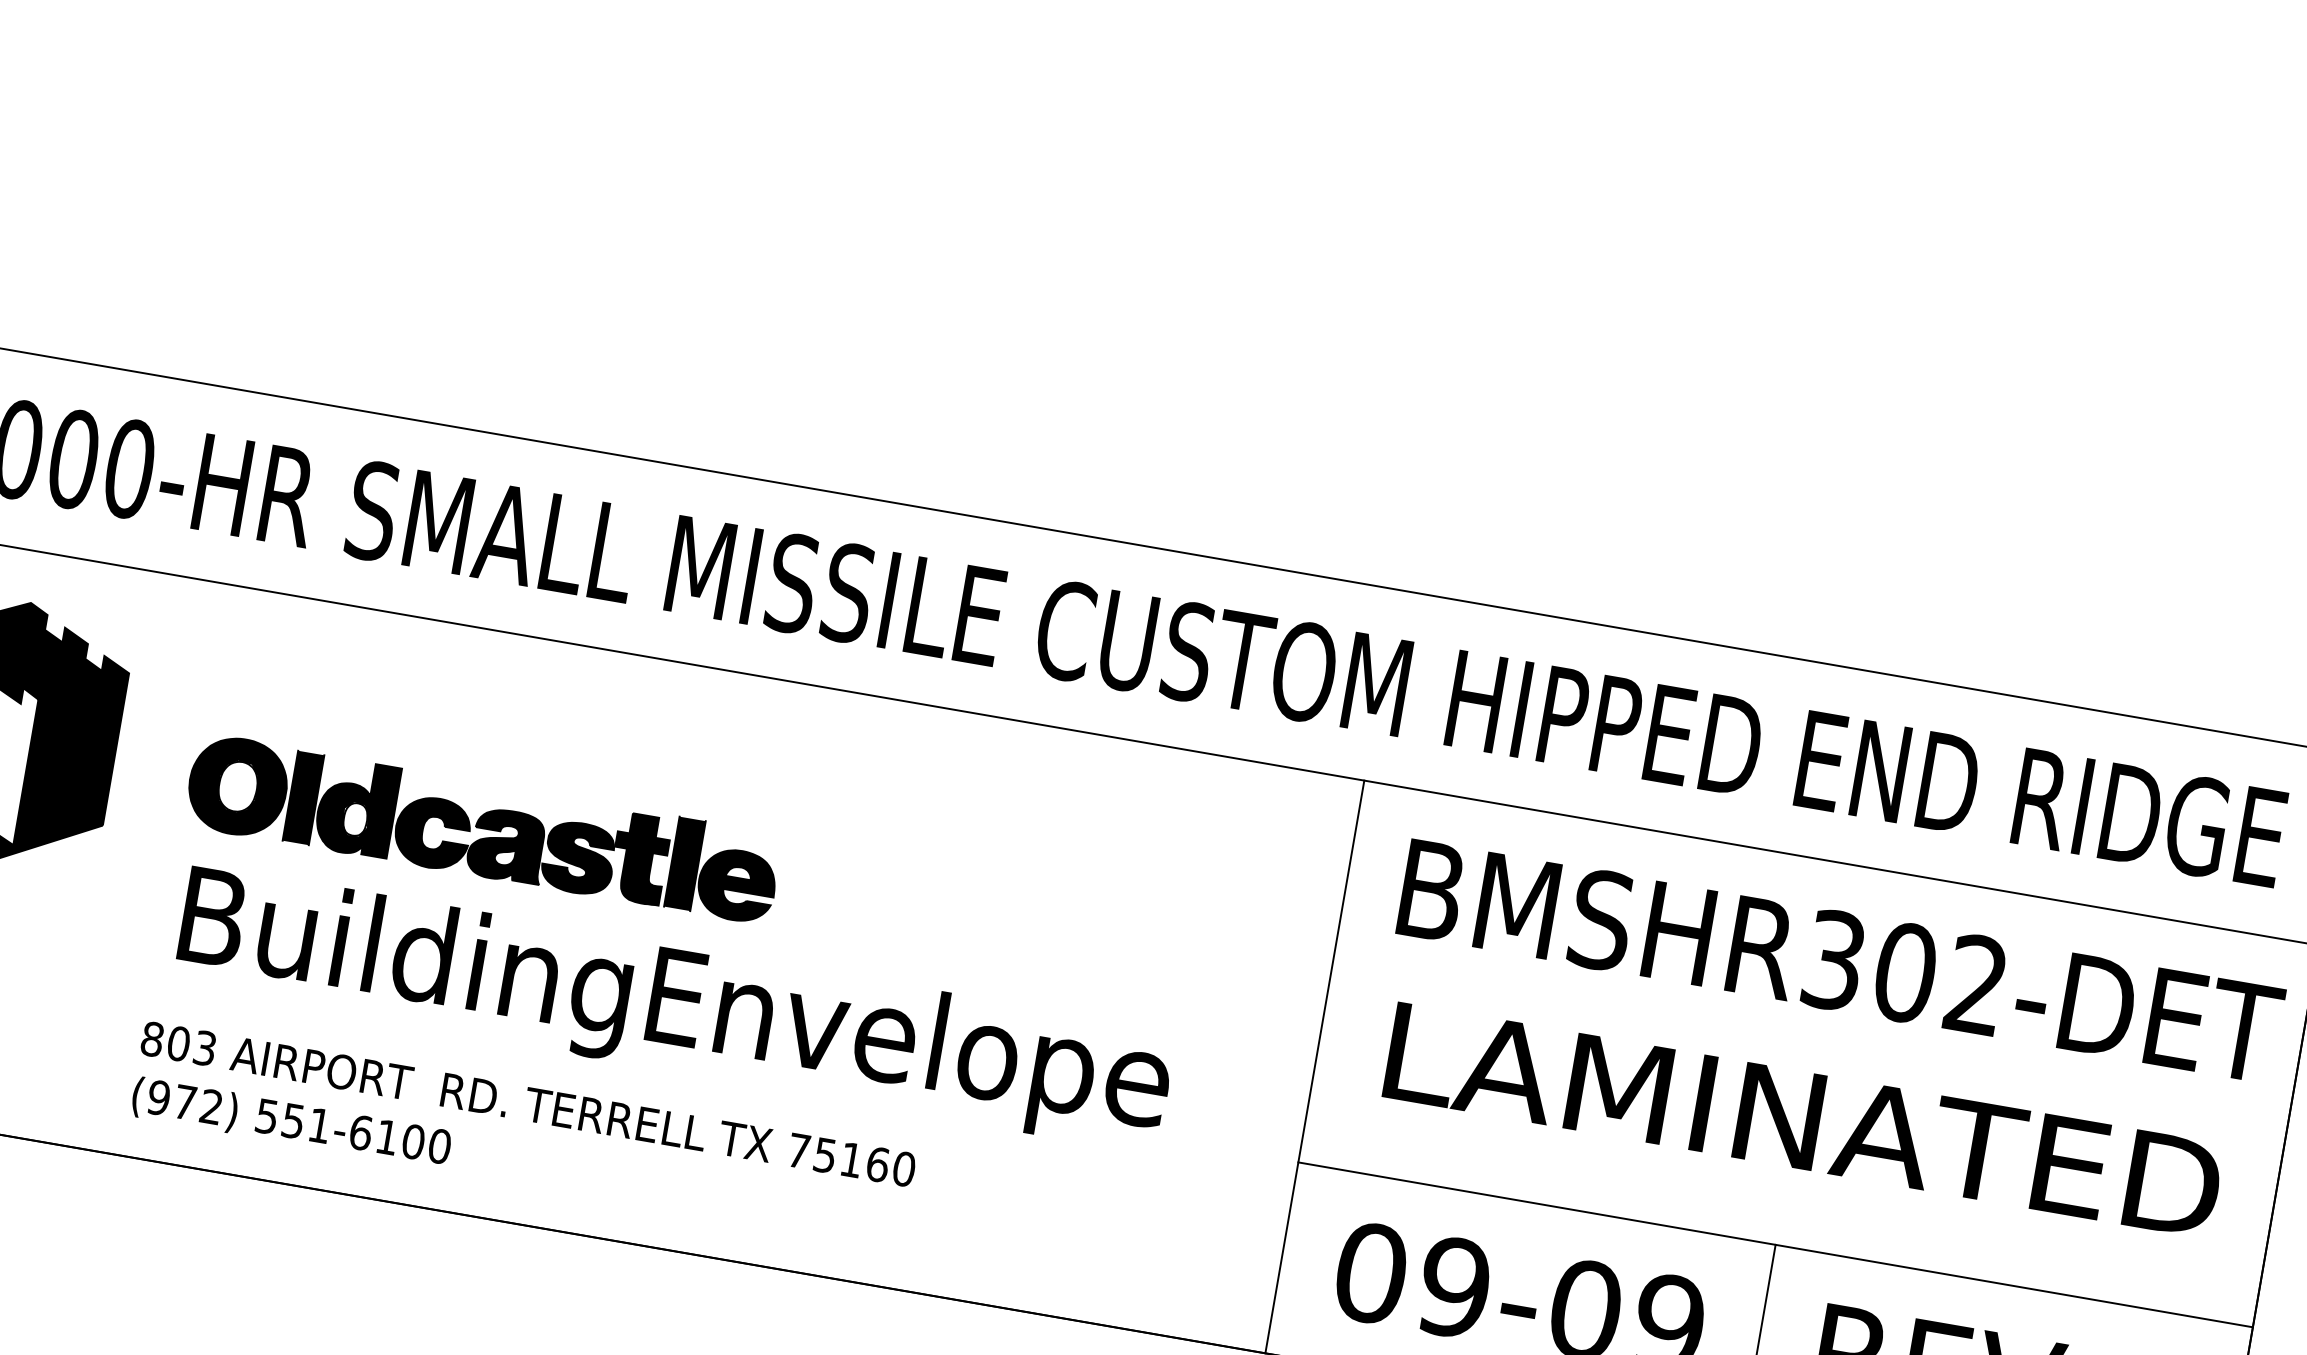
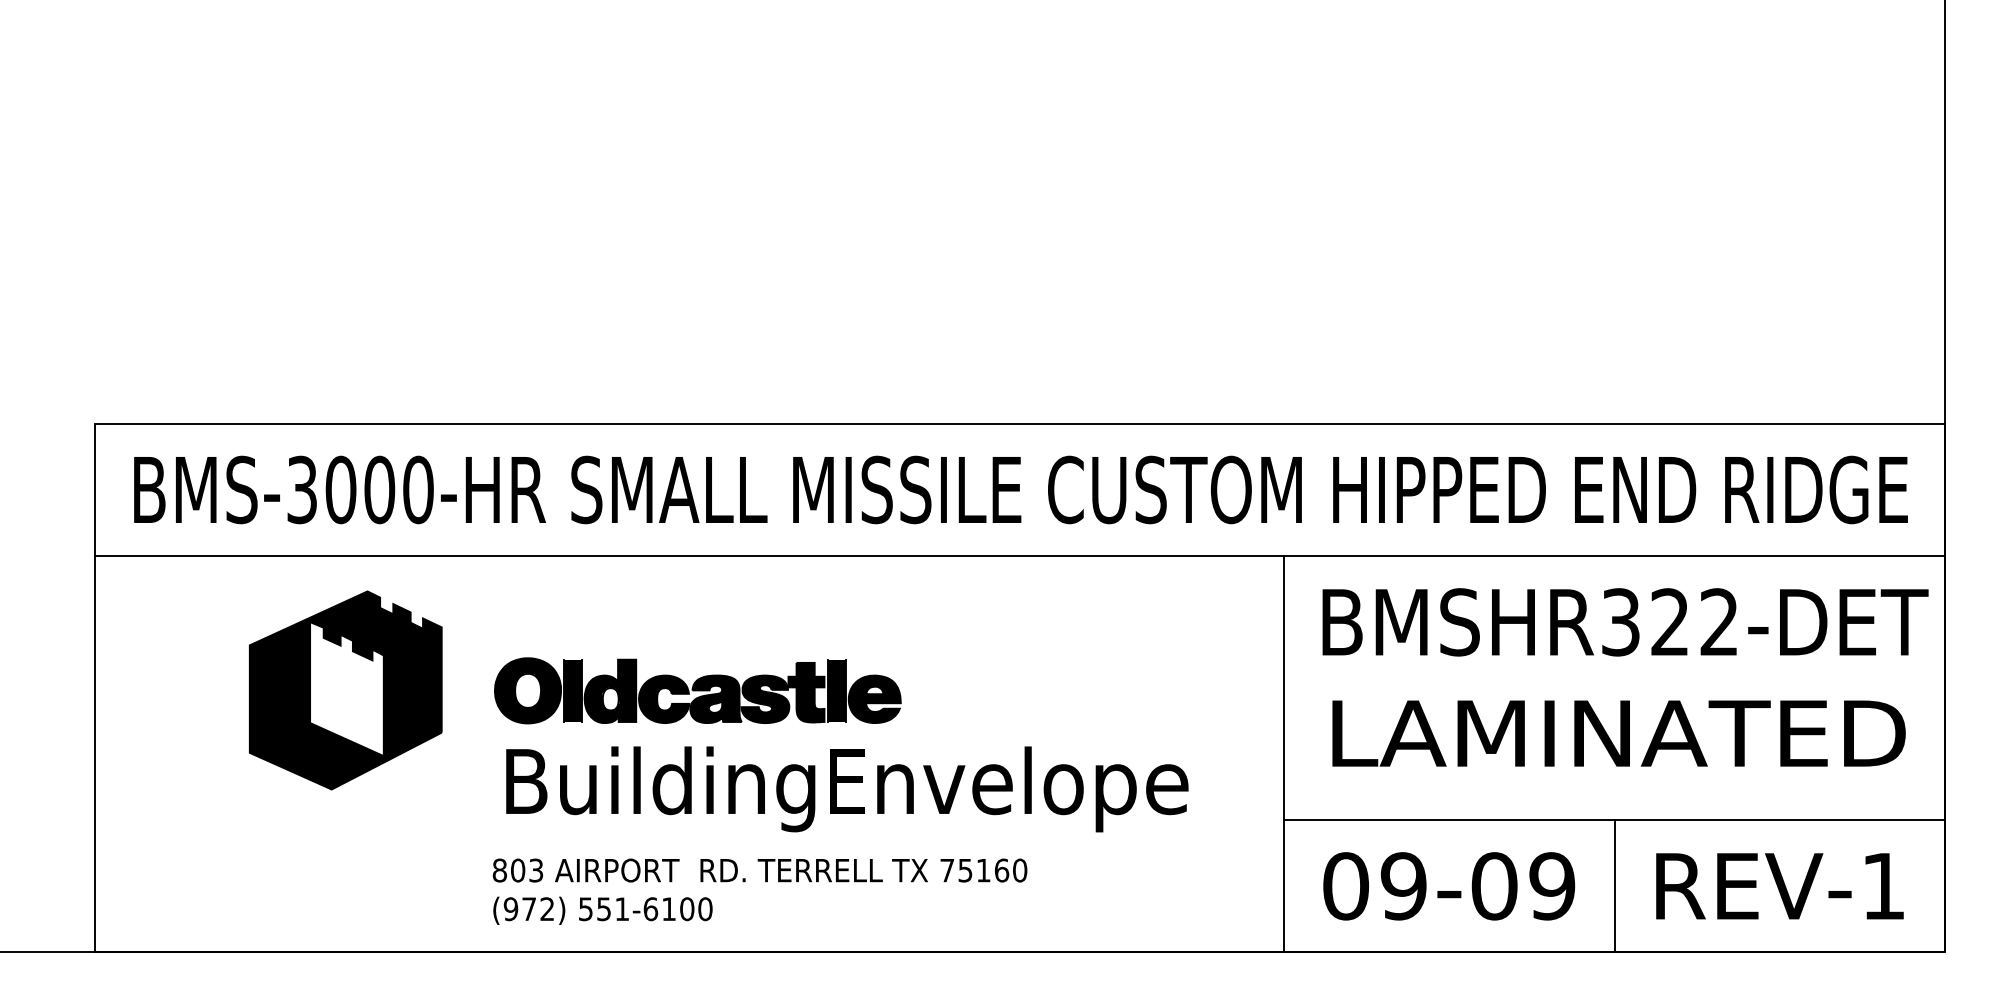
text: (1905, 973) -> (1670, 622), BMSHR302-DET -> BMSHR322-DET

